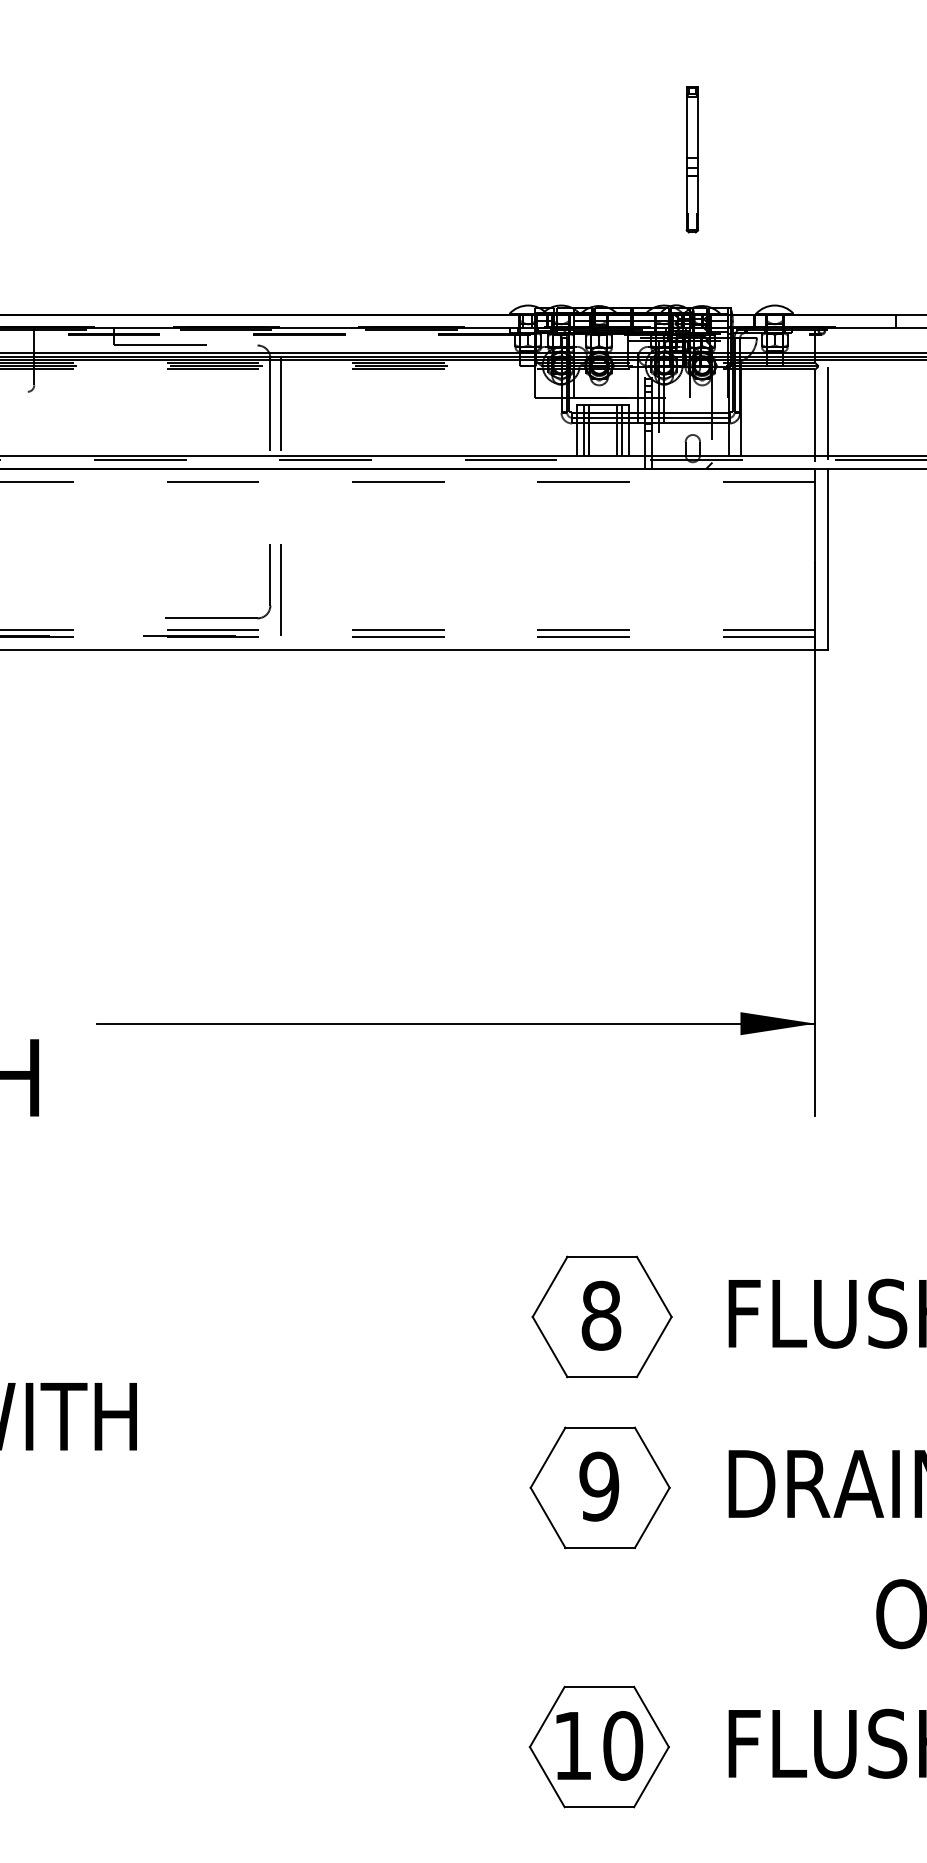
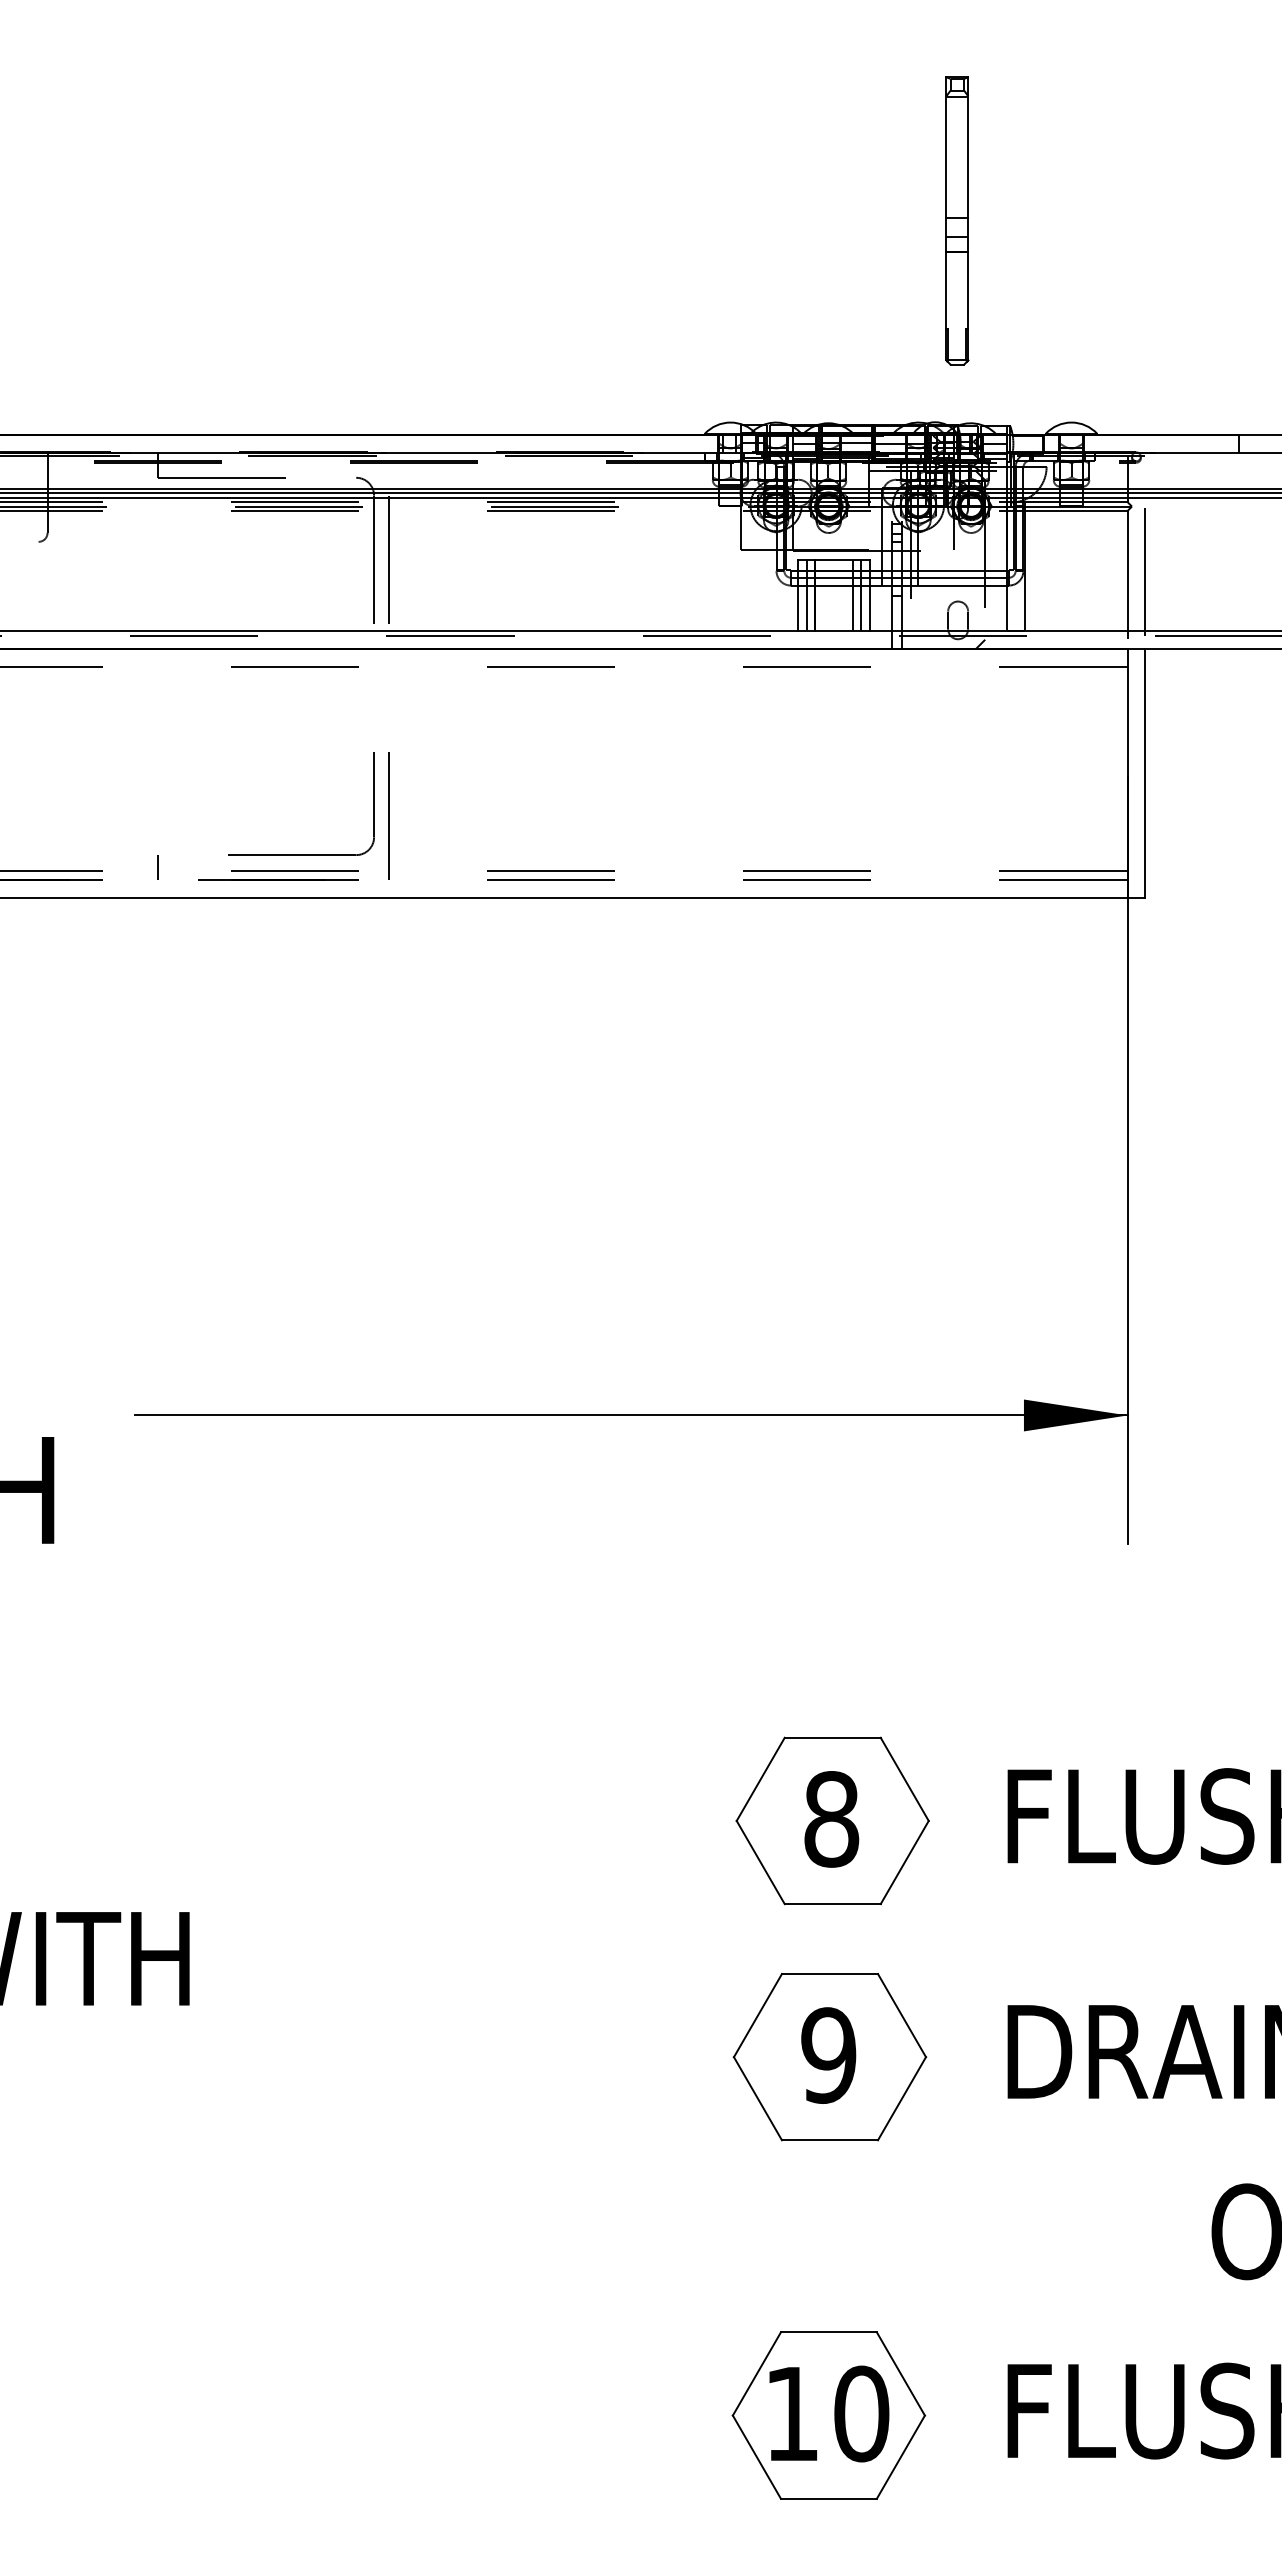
part: (692, 159) -> (957, 220), size x1.43
line: (113, 627) -> (157, 867), added

